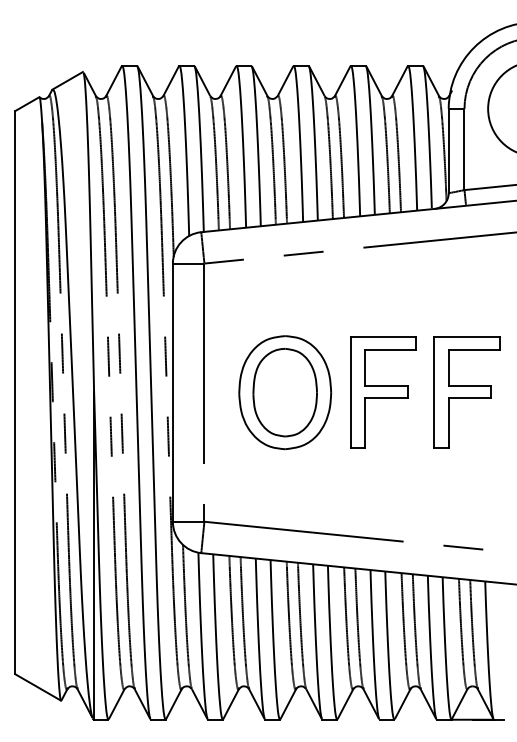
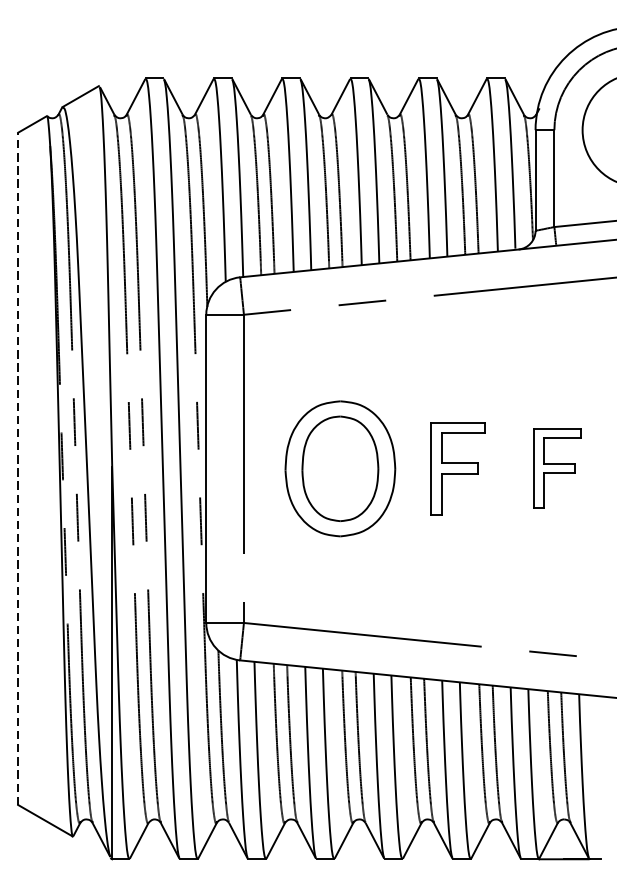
line: (15, 392) -> (18, 468), solid -> dashed
part: (383, 392) -> (457, 468), size x0.7
part: (466, 392) -> (556, 468), size x0.6

